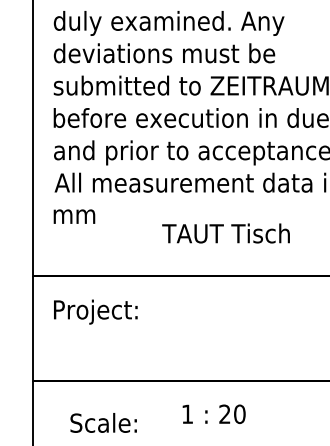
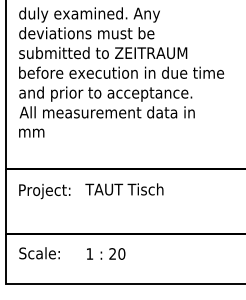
text: (226, 233) -> (124, 189), moved
text: (214, 413) -> (106, 253), moved
text: (103, 423) -> (39, 253), moved

